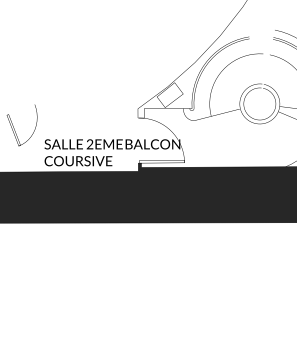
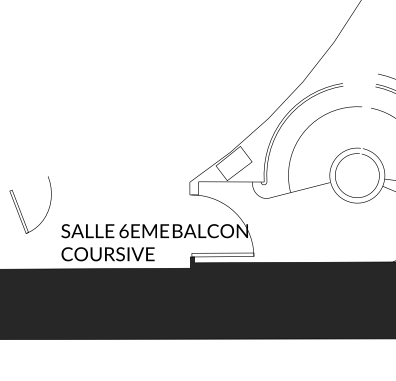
text: (89, 144) -> (123, 231), 2EME -> 6EME

